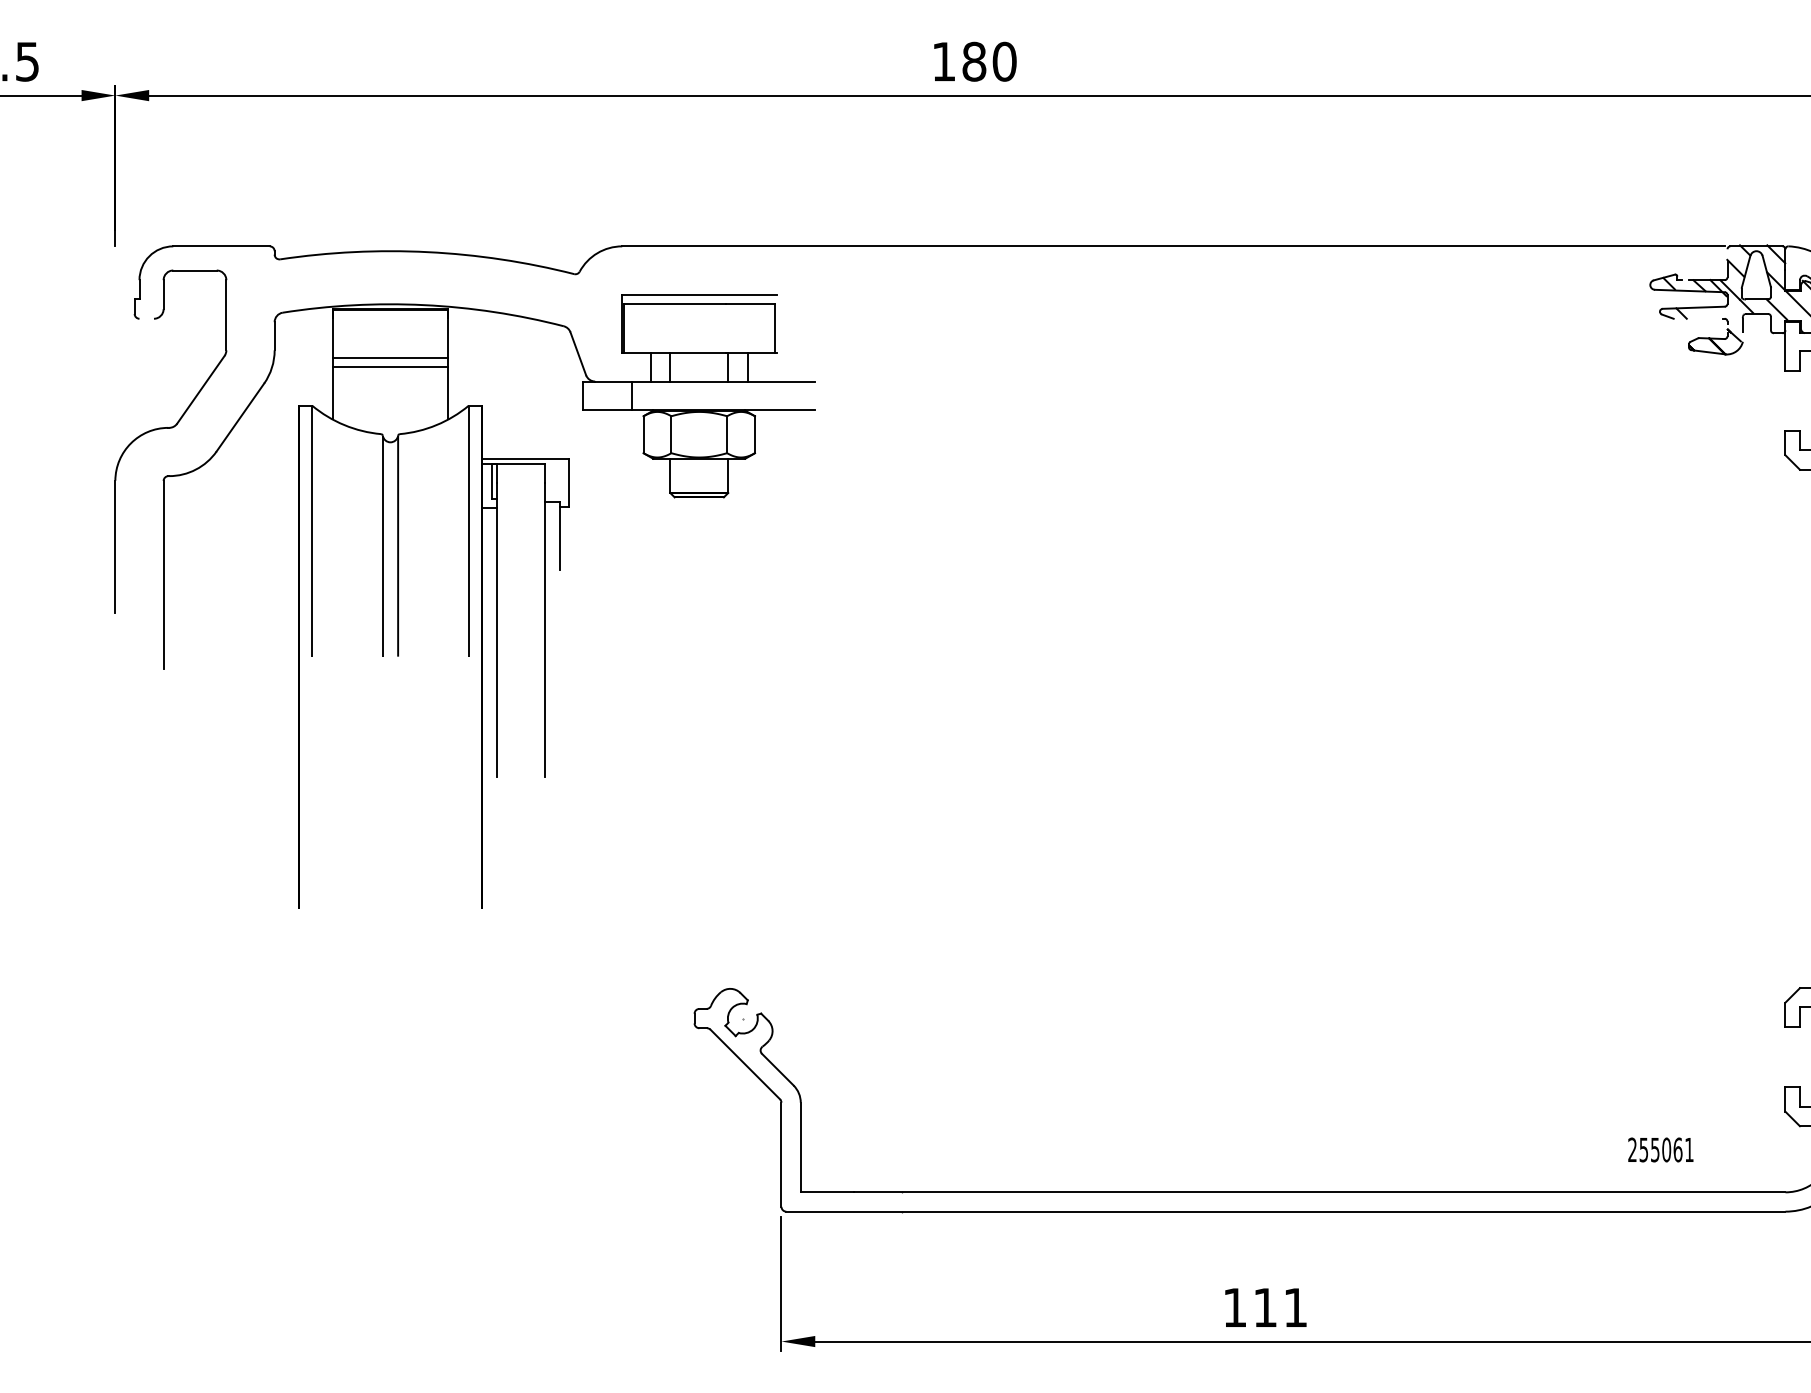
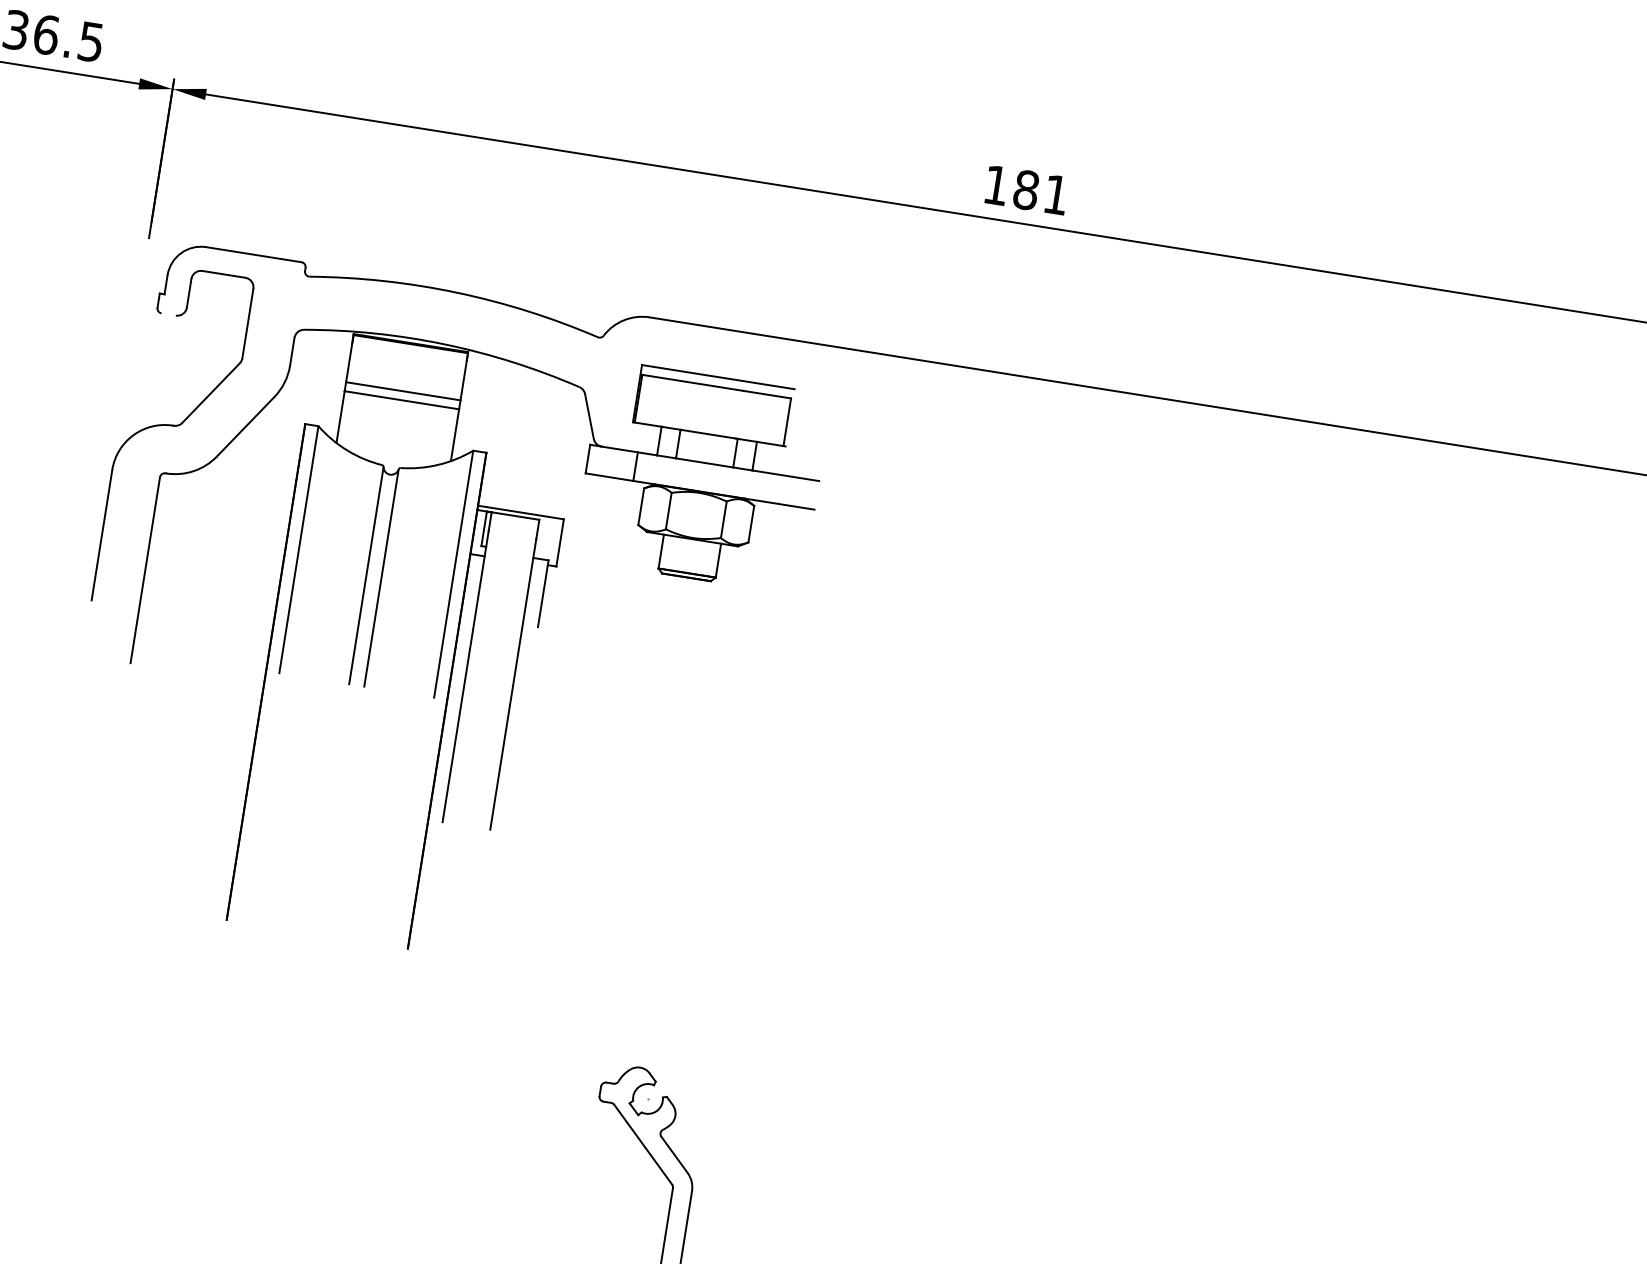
text: (1004, 61) -> (1056, 194), 180 -> 181

